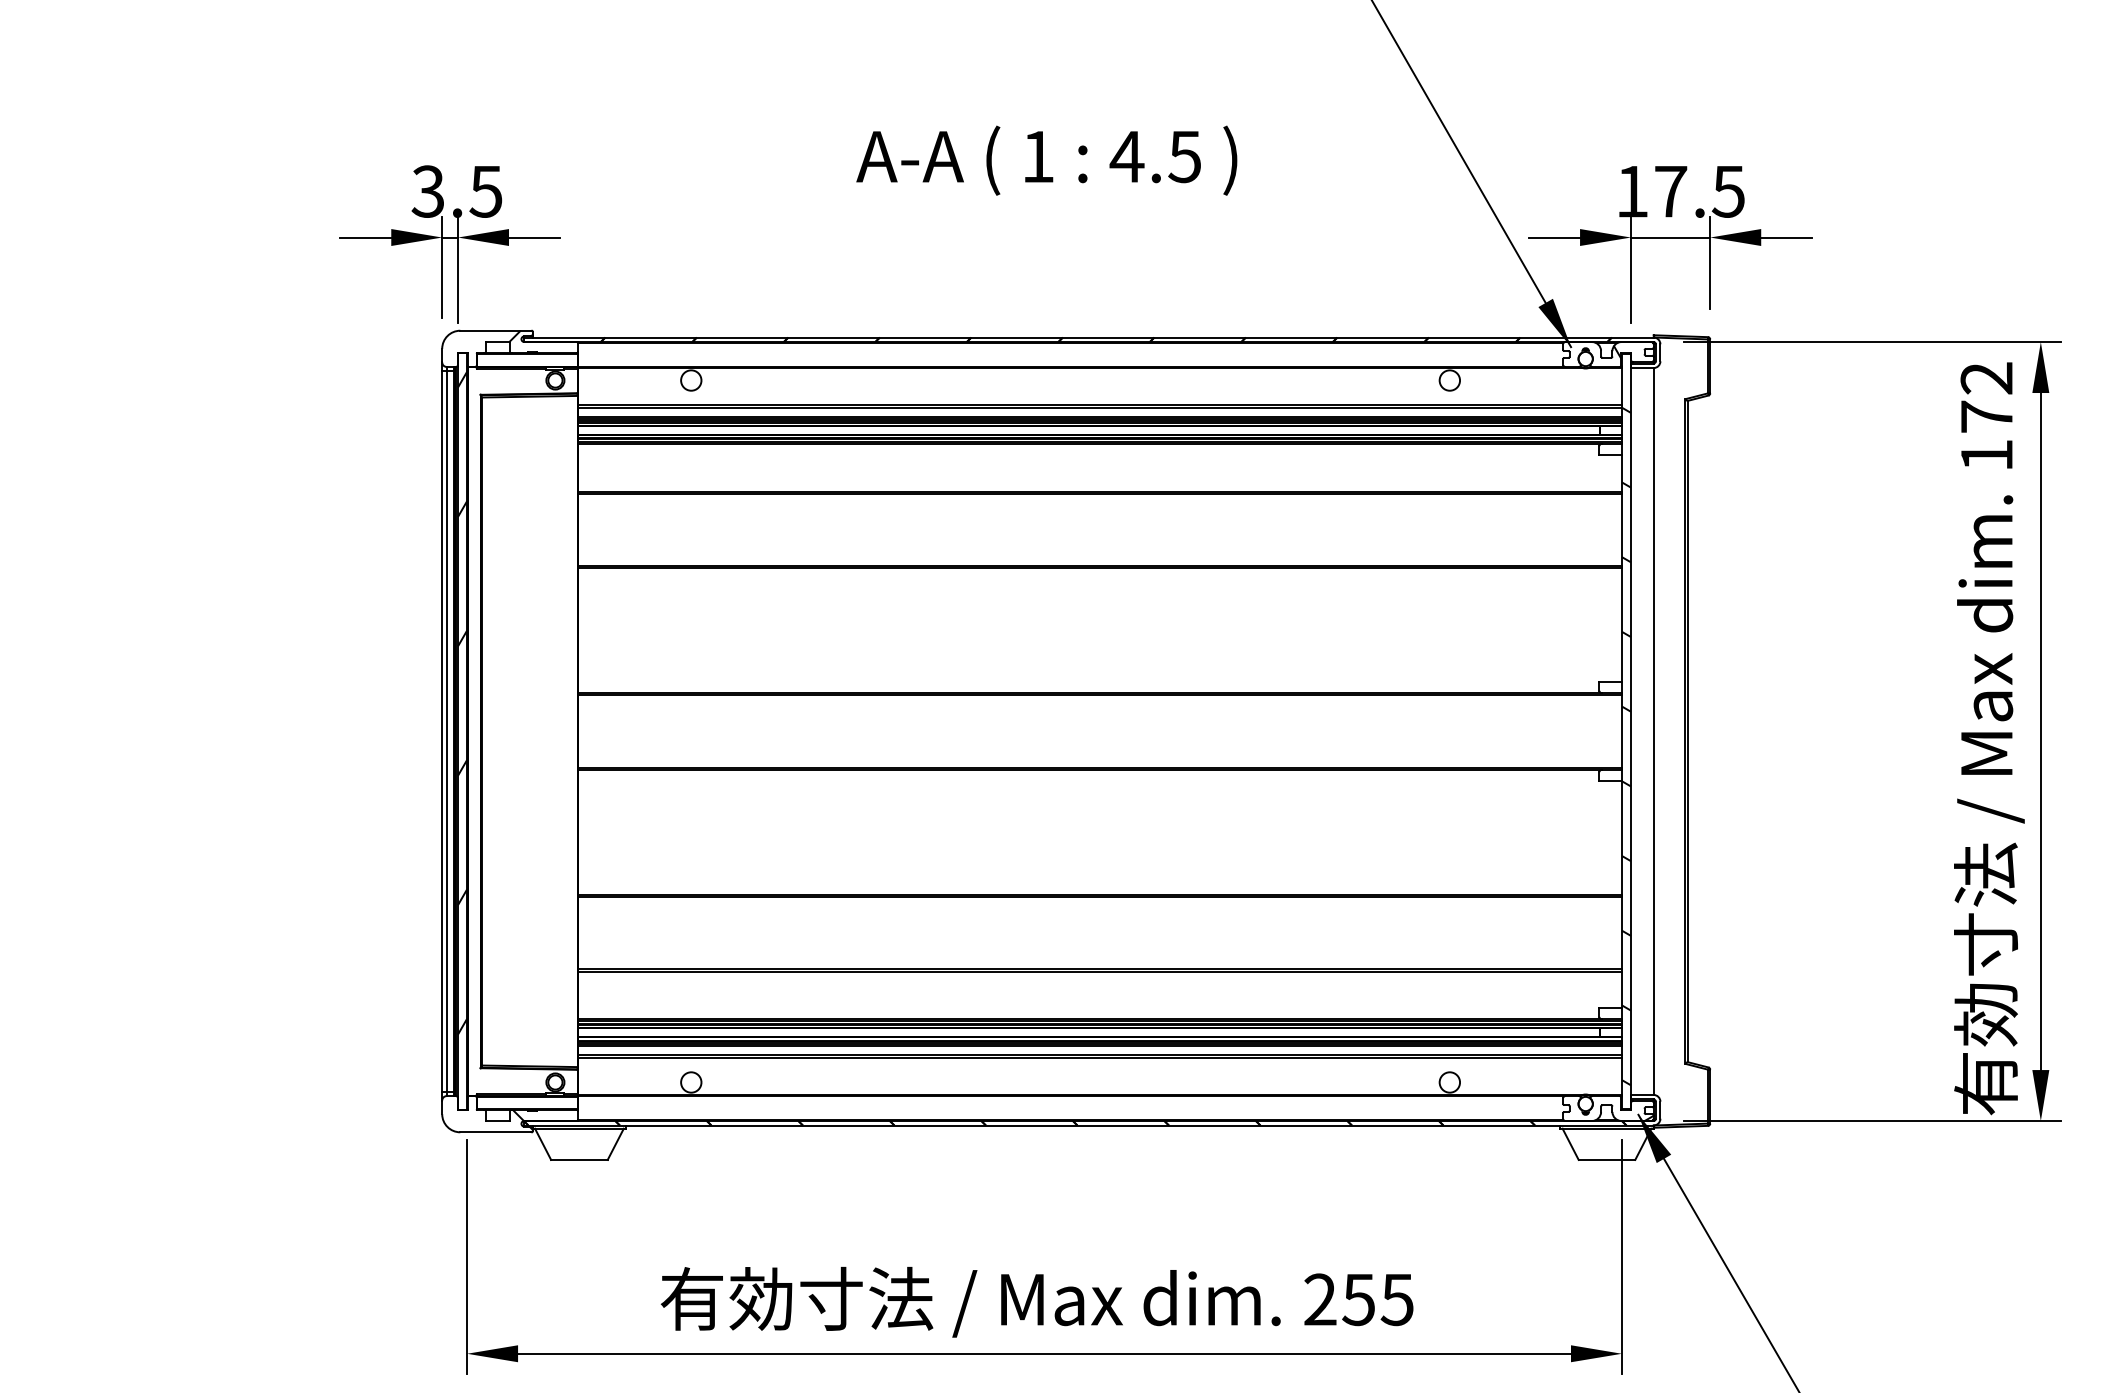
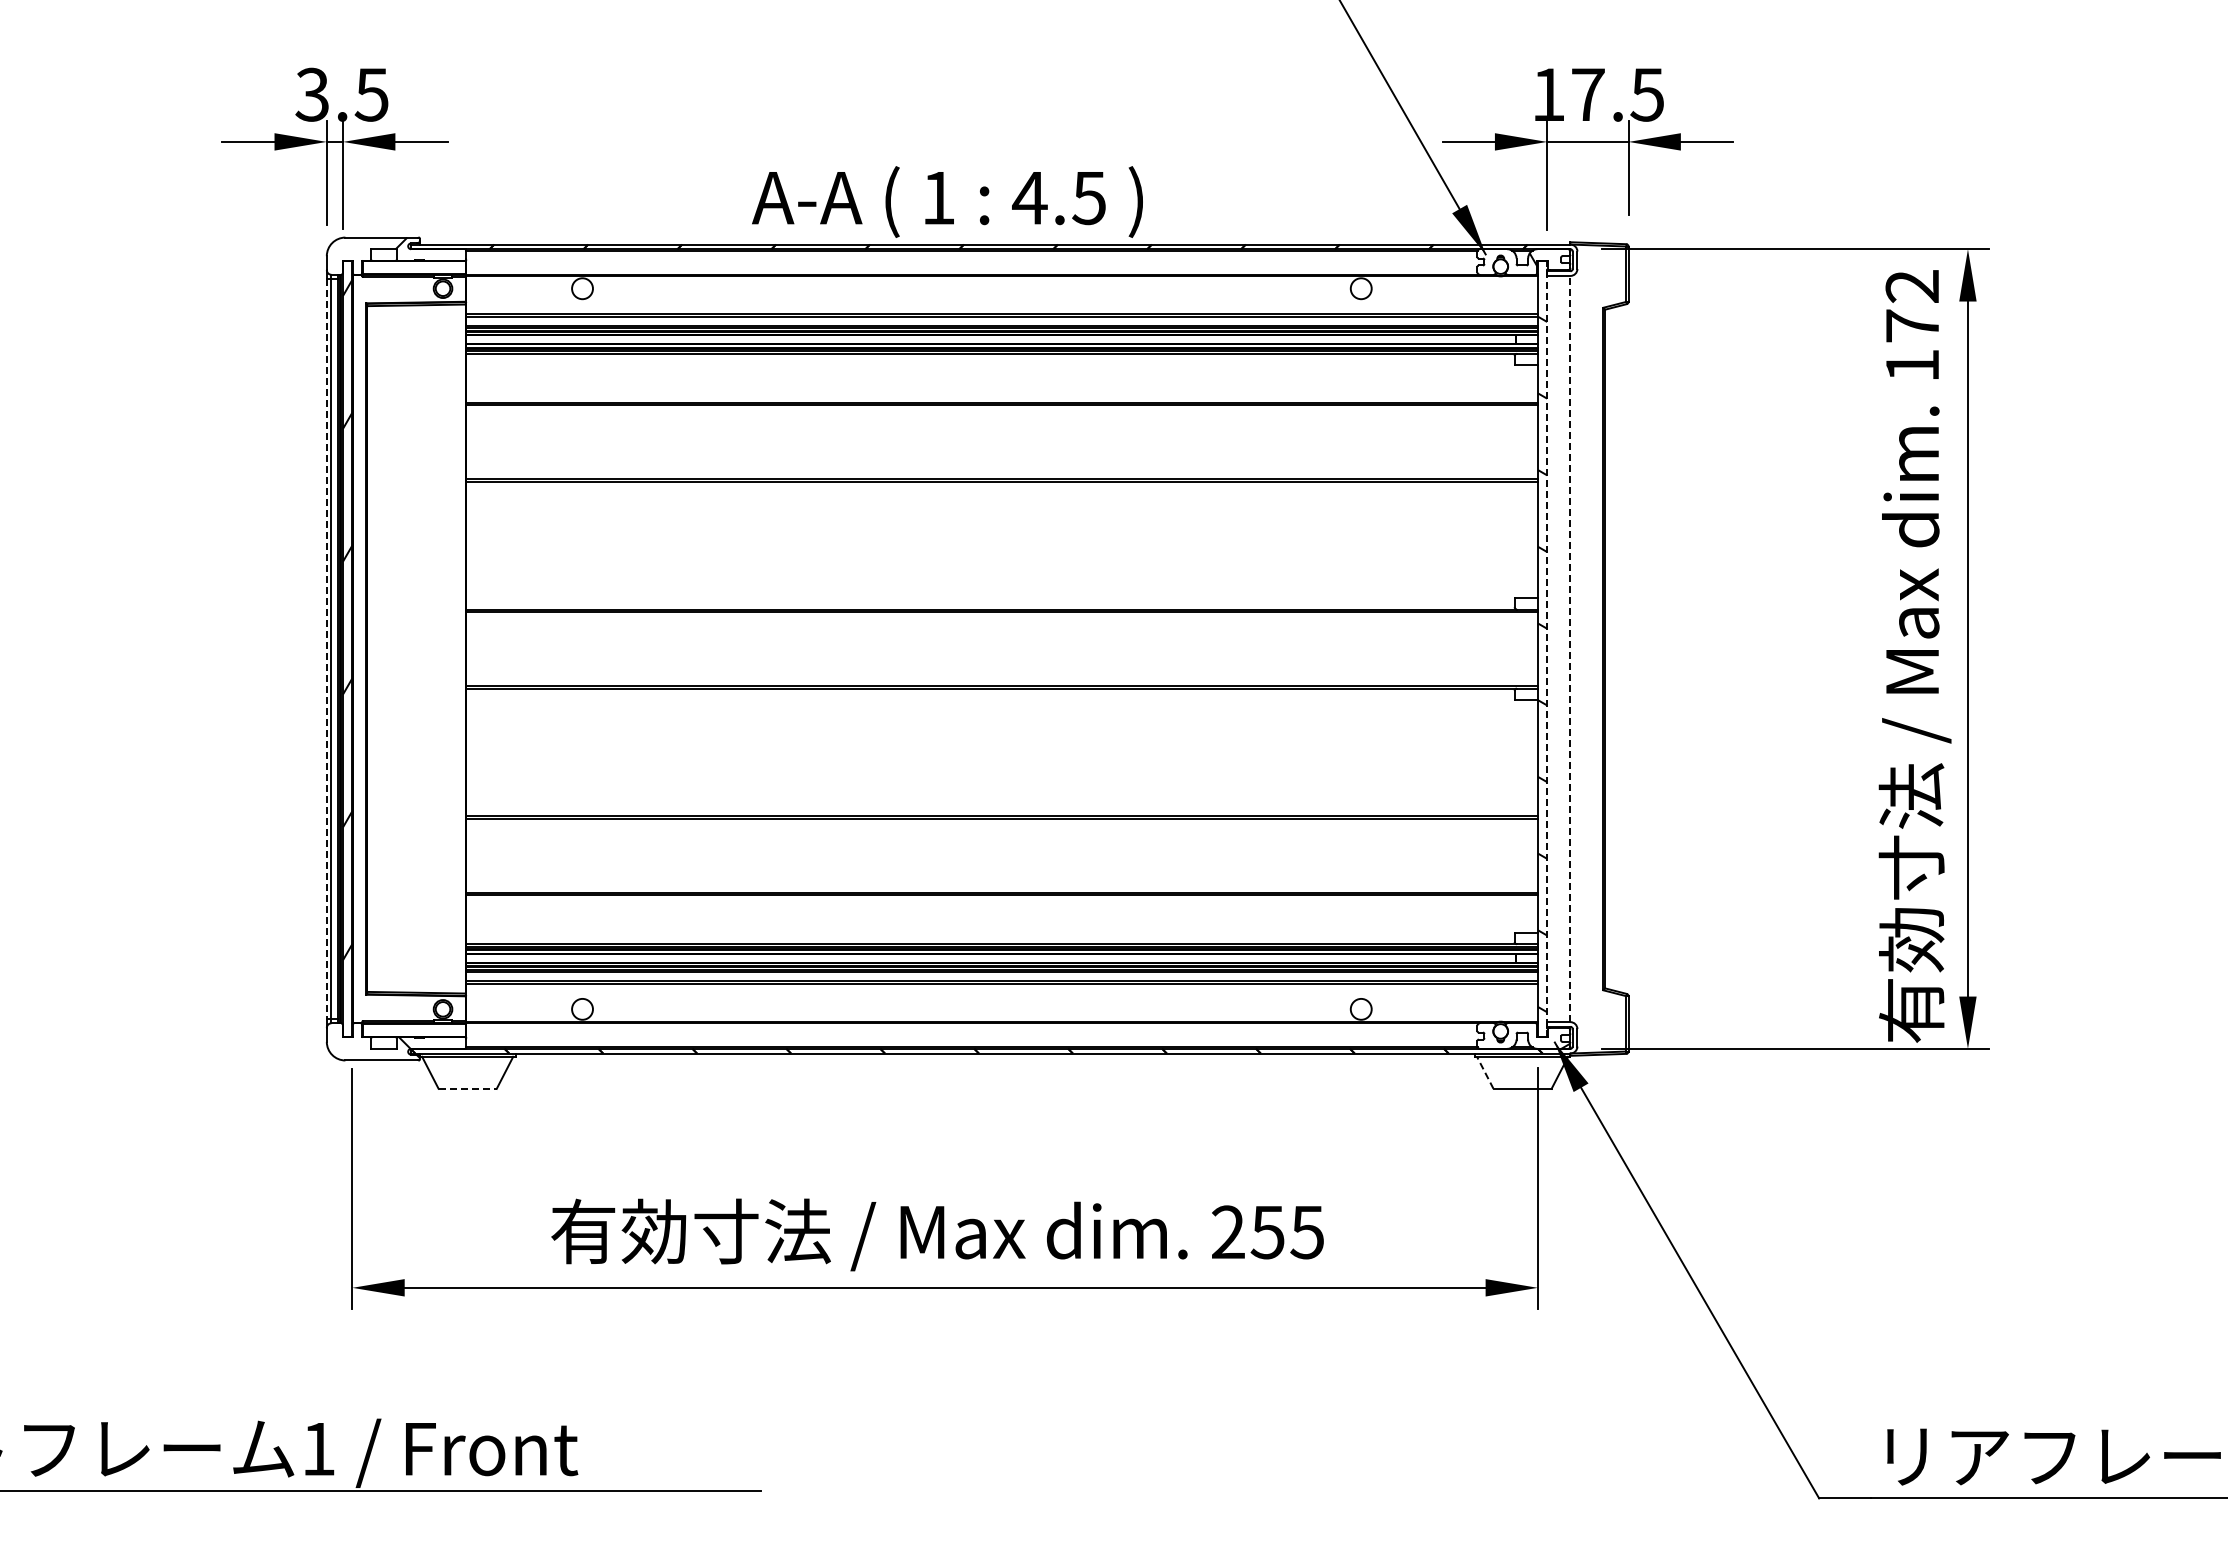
text: (1046, 160) -> (947, 201), moved
line: (1653, 730) -> (1570, 648), solid -> dashed
line: (441, 731) -> (326, 649), solid -> dashed
line: (1631, 731) -> (1547, 649), solid -> dashed
line: (1570, 1144) -> (1485, 1072), solid -> dashed
line: (580, 1159) -> (468, 1088), solid -> dashed

